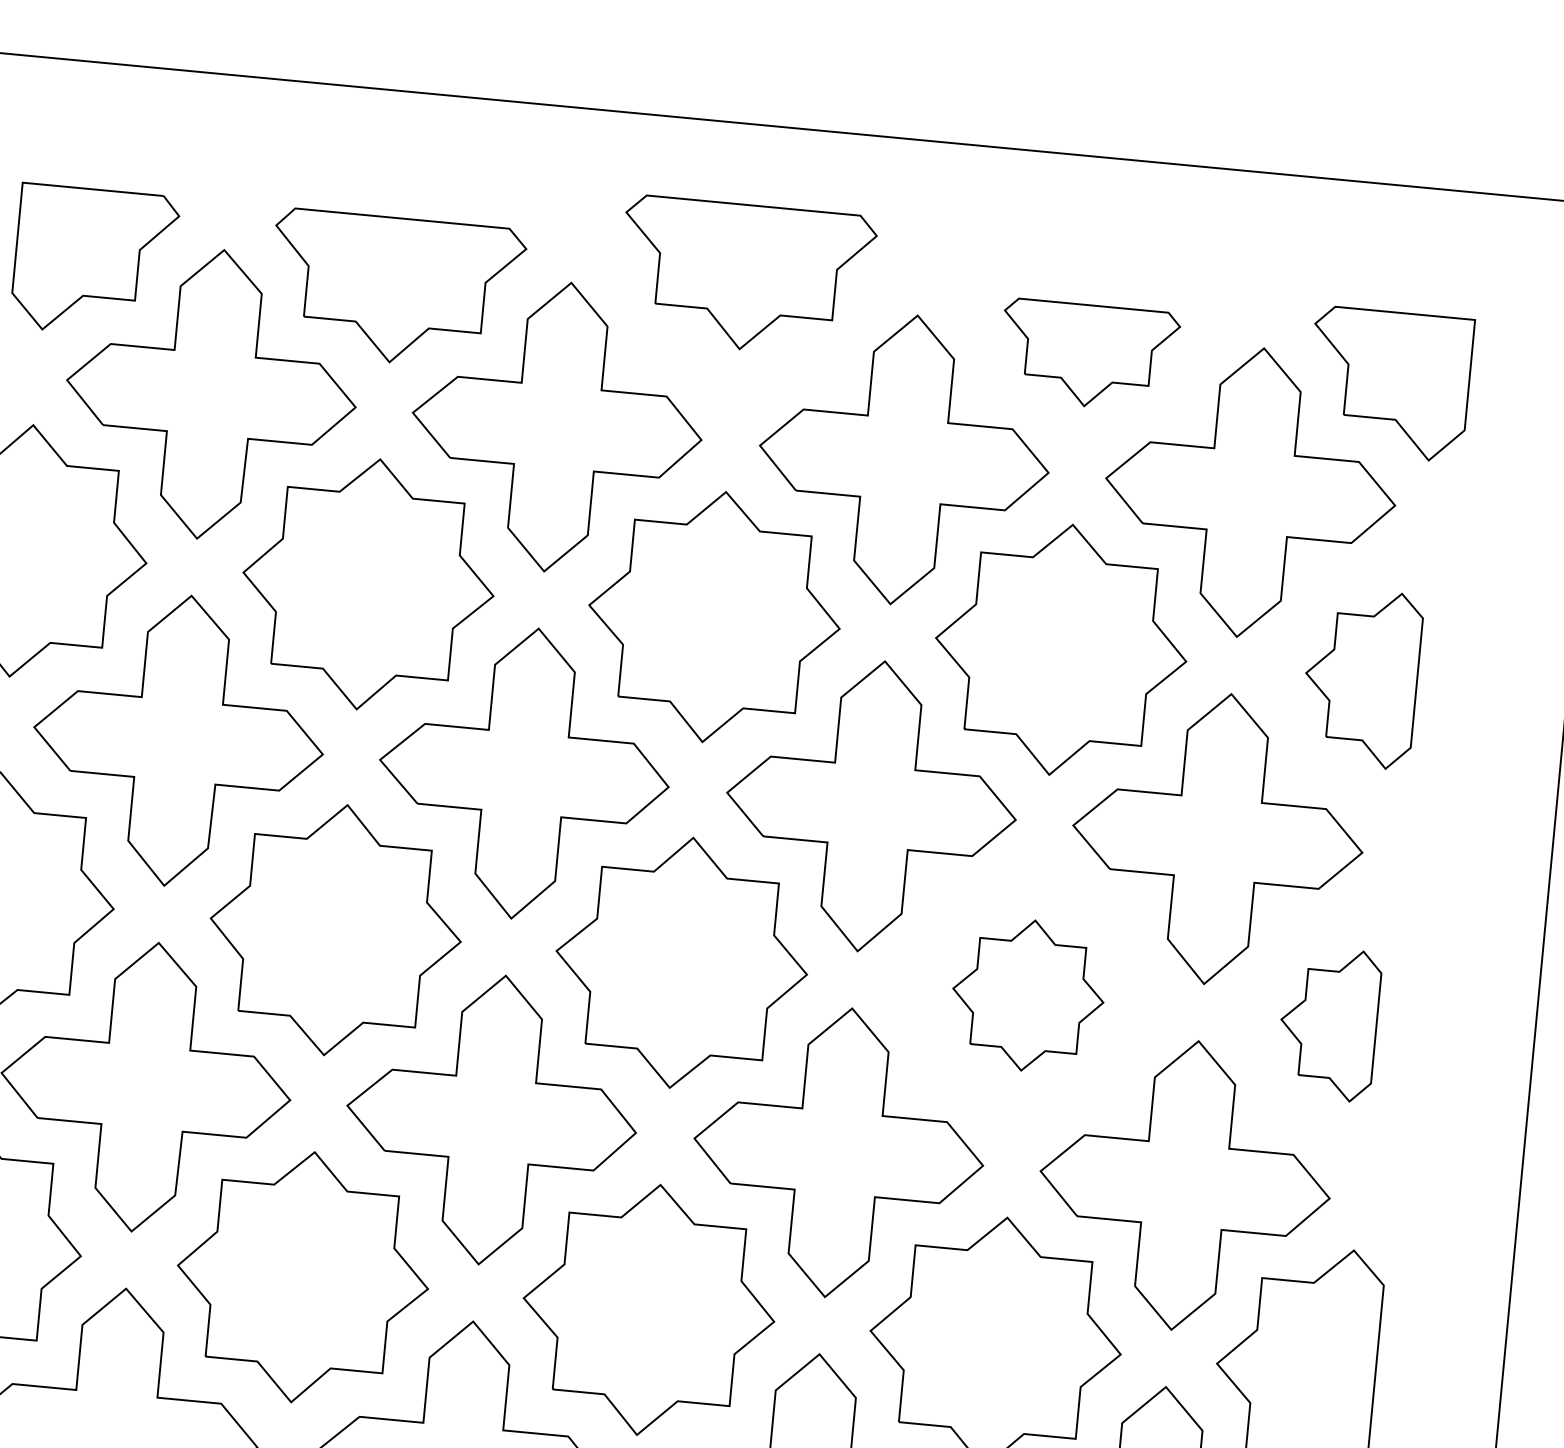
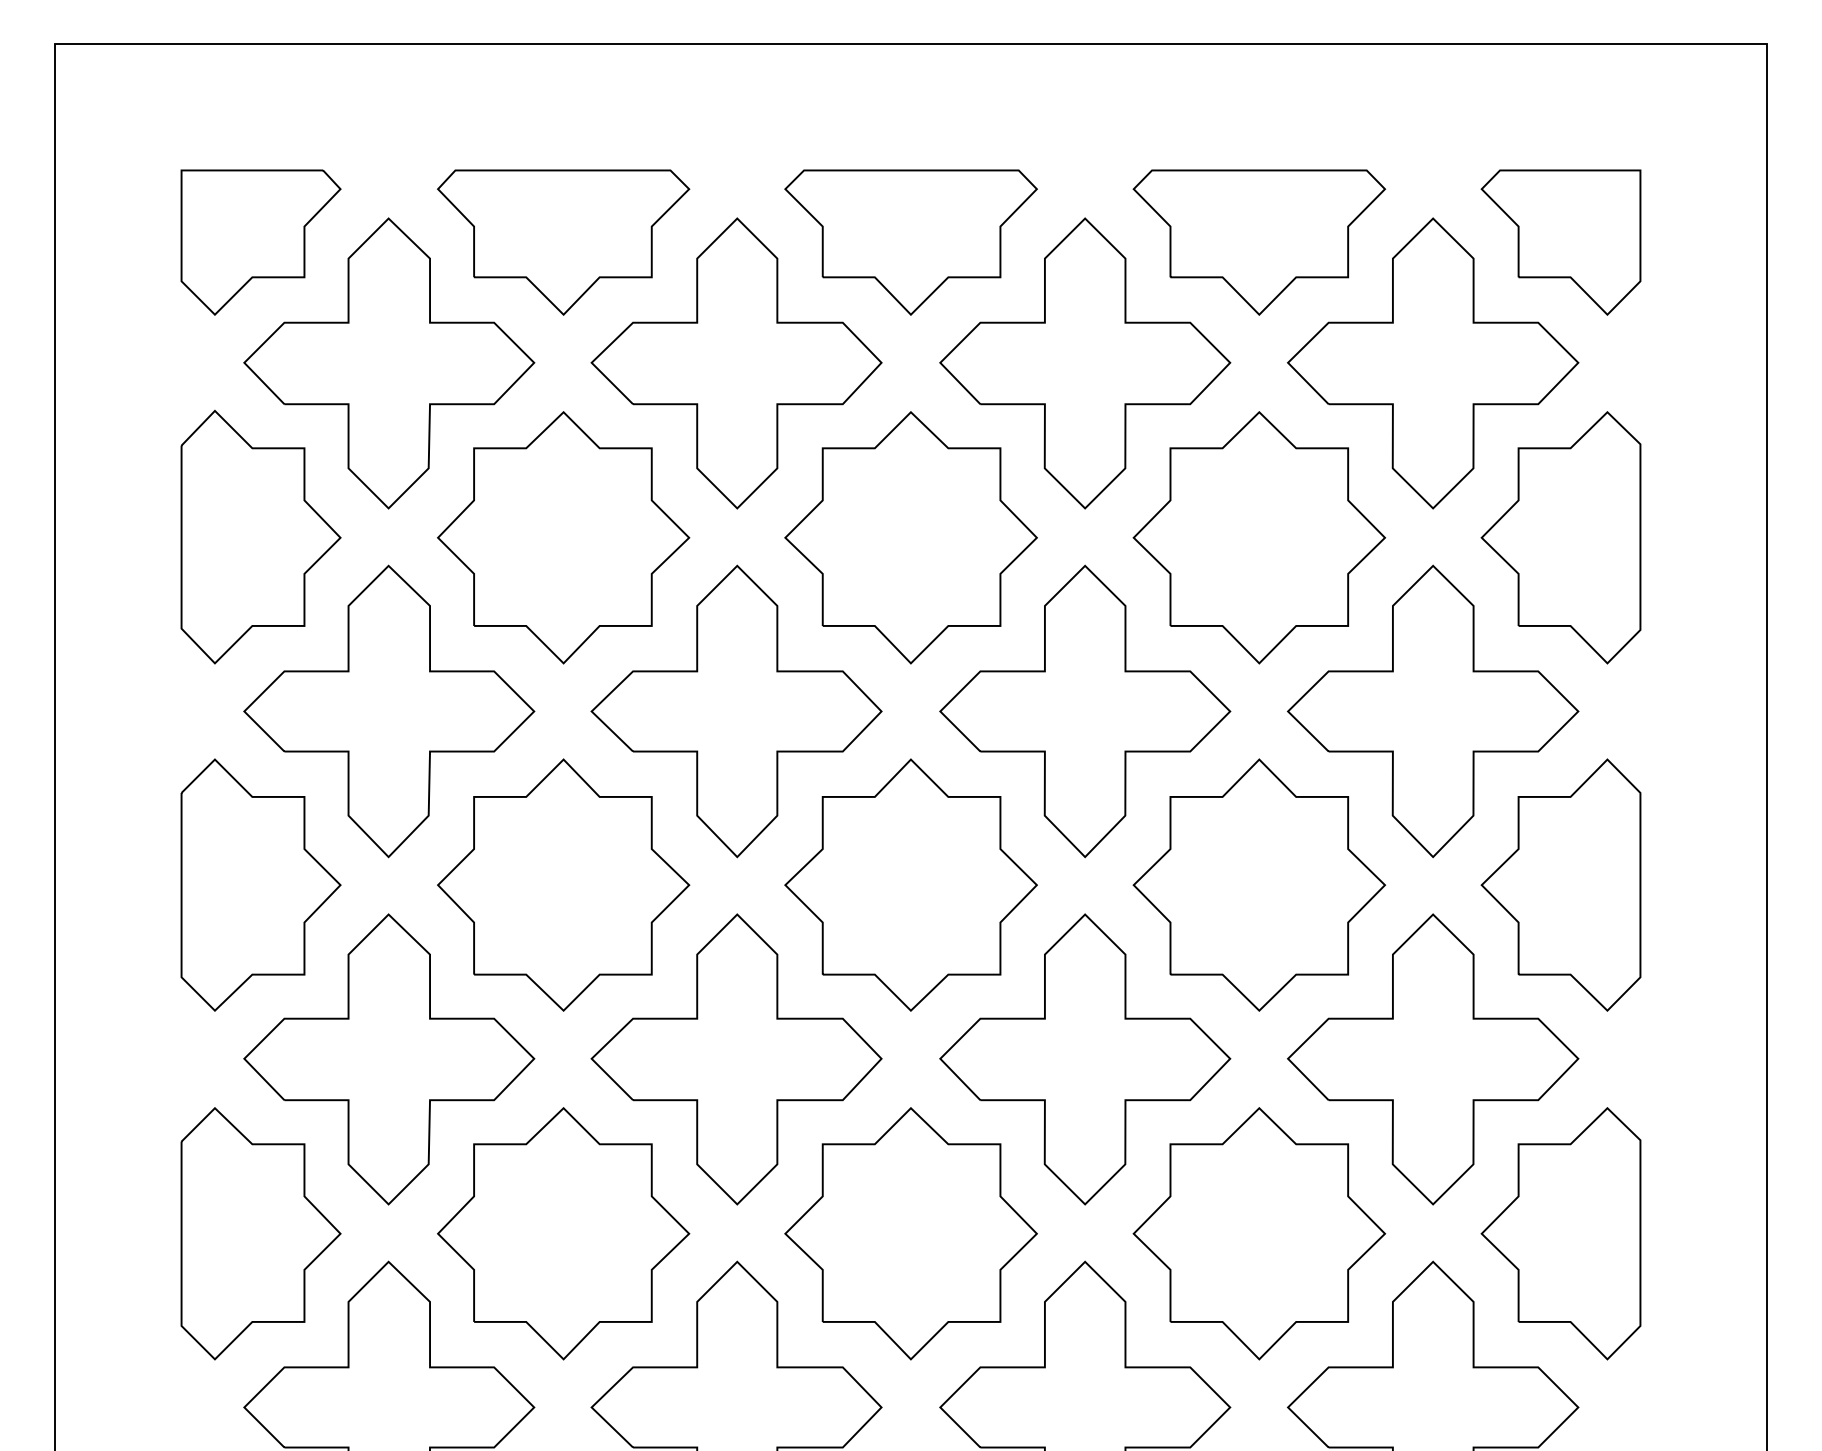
part: (745, 277) -> (910, 242), moved
part: (1089, 355) -> (1259, 242), size x1.43
part: (1360, 677) -> (1560, 537), size x1.43
part: (1027, 994) -> (1258, 884), size x1.67
part: (1328, 1023) -> (1560, 884), size x1.67

